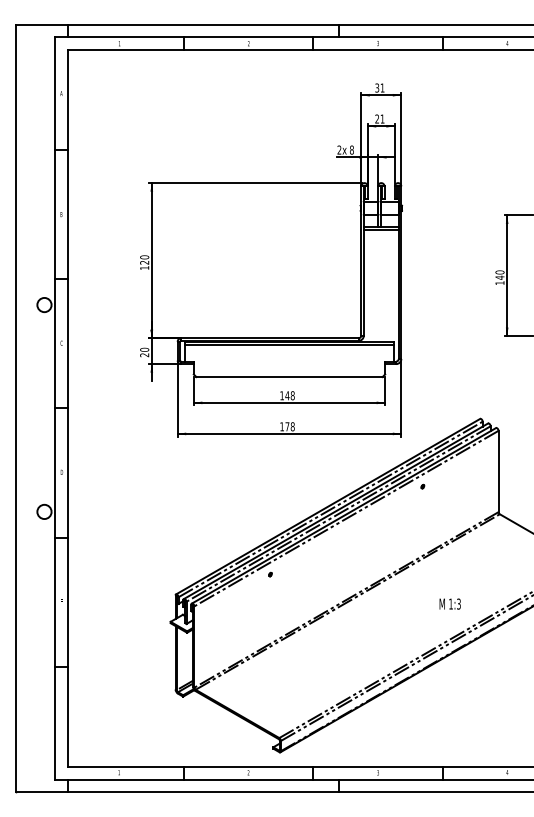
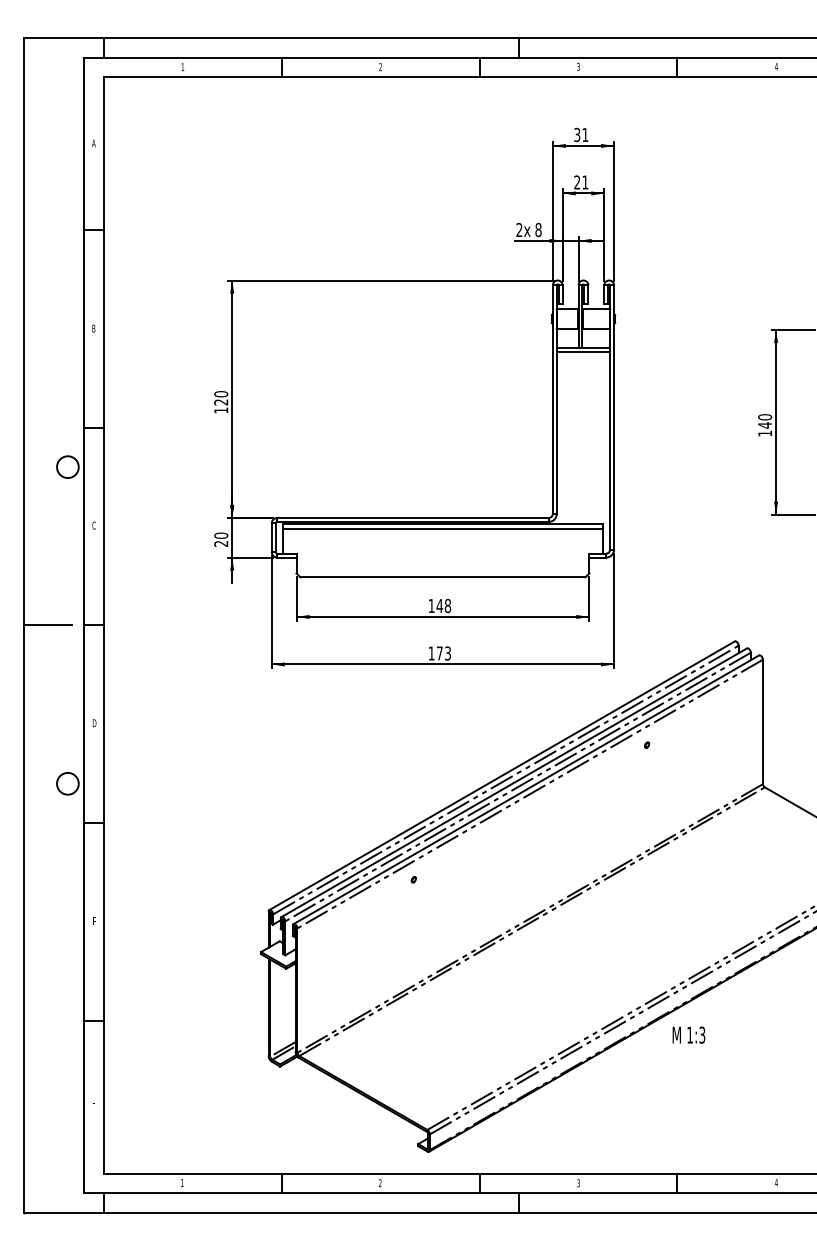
line: (31, 408) -> (48, 625), added
text: (292, 426) -> (447, 653), 178 -> 173
text: (449, 603) -> (687, 1034), moved

